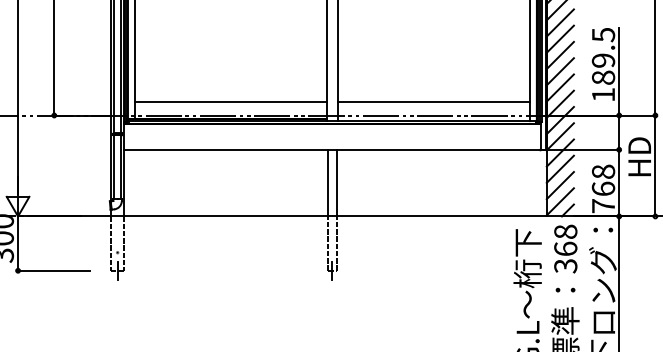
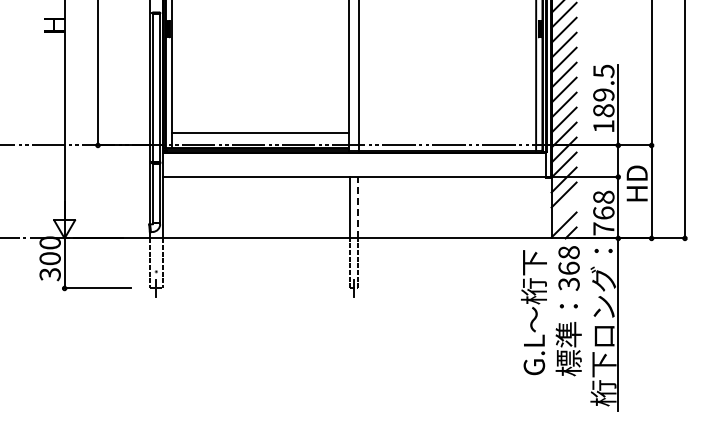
line: (433, 101) -> (447, 132), removed
line: (336, 182) -> (357, 207), solid -> dashed
line: (559, 185) -> (563, 209), removed

